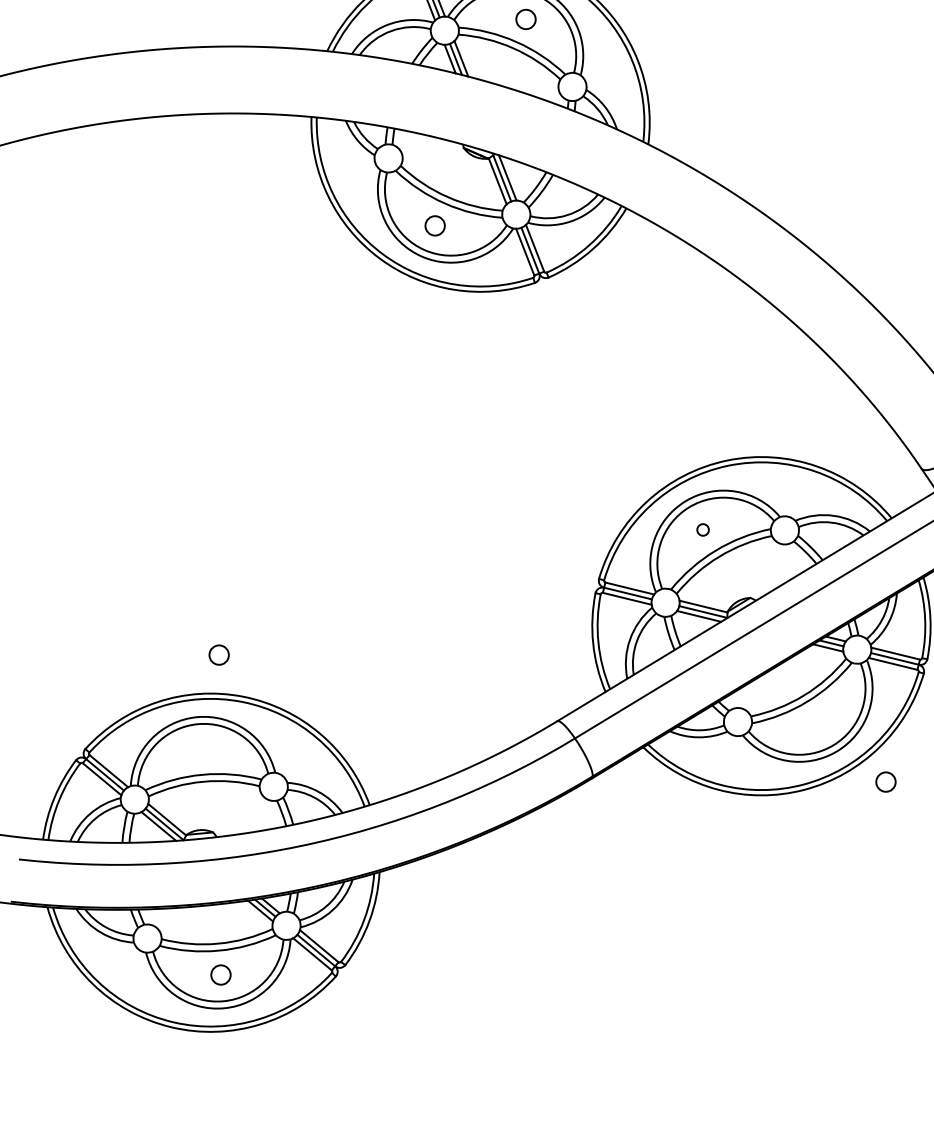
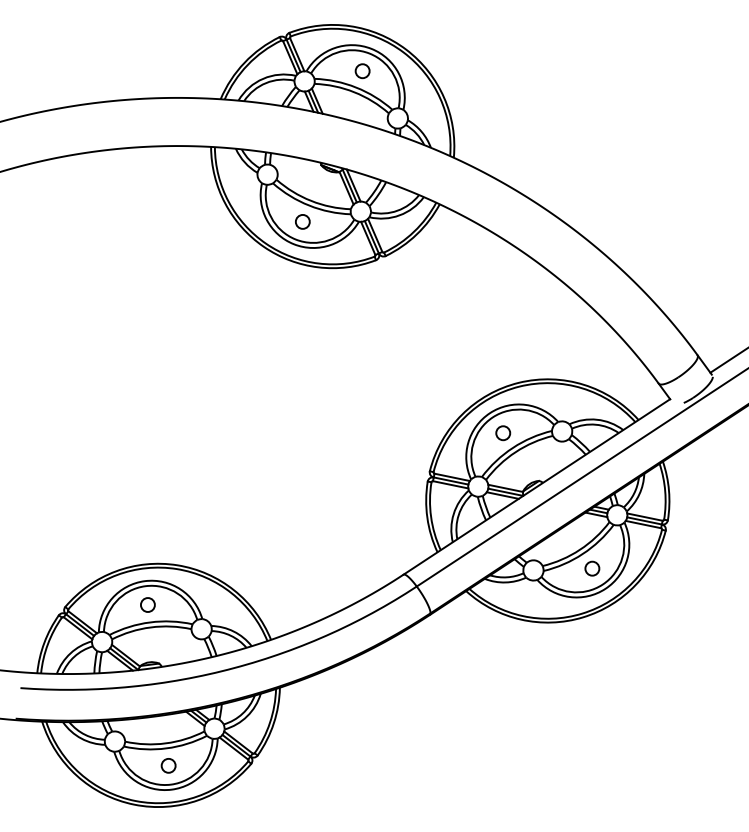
circle: (703, 530) -> (503, 433), size x1.67
circle: (218, 654) -> (147, 604), moved
circle: (886, 781) -> (592, 568), moved

